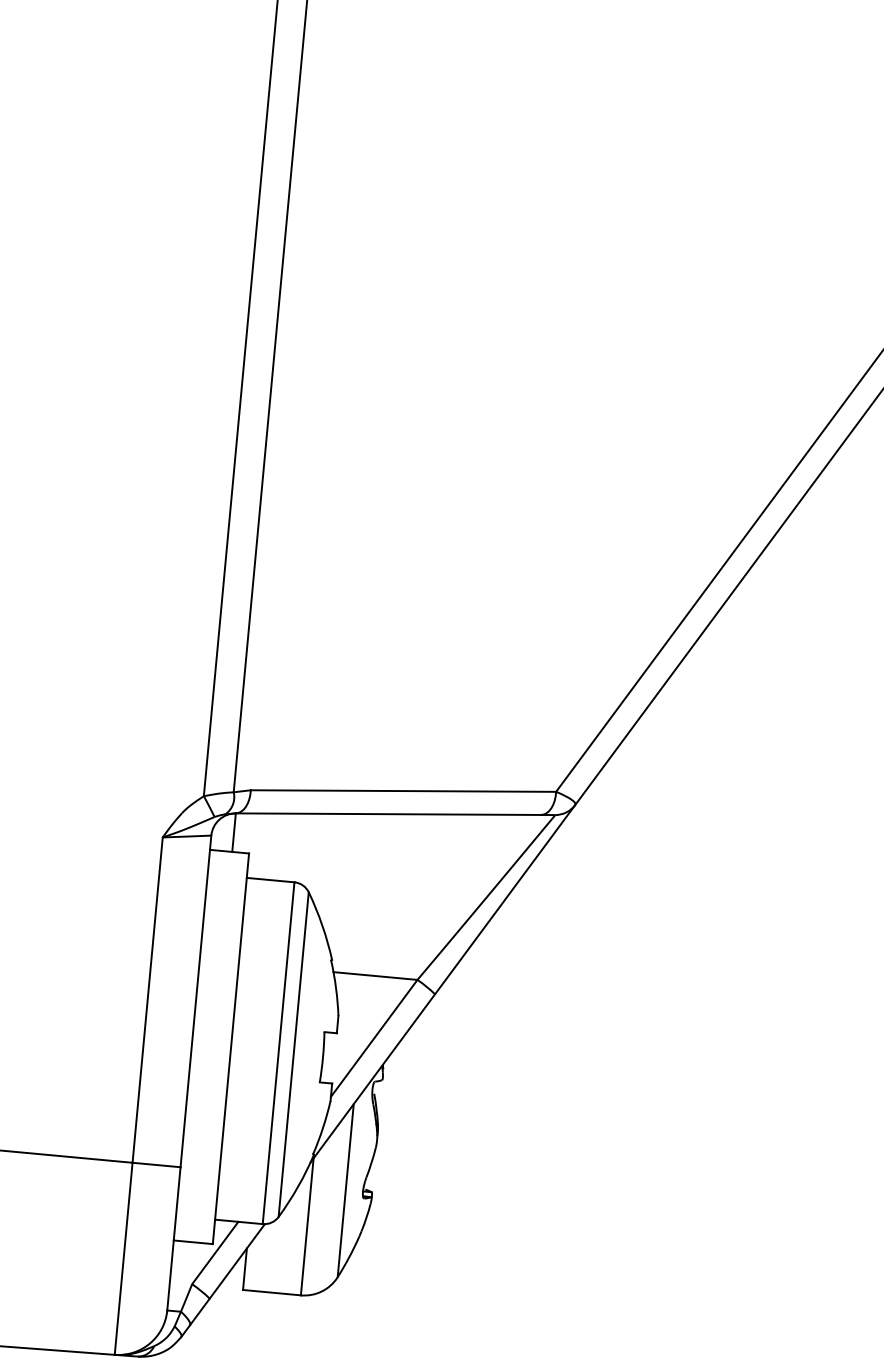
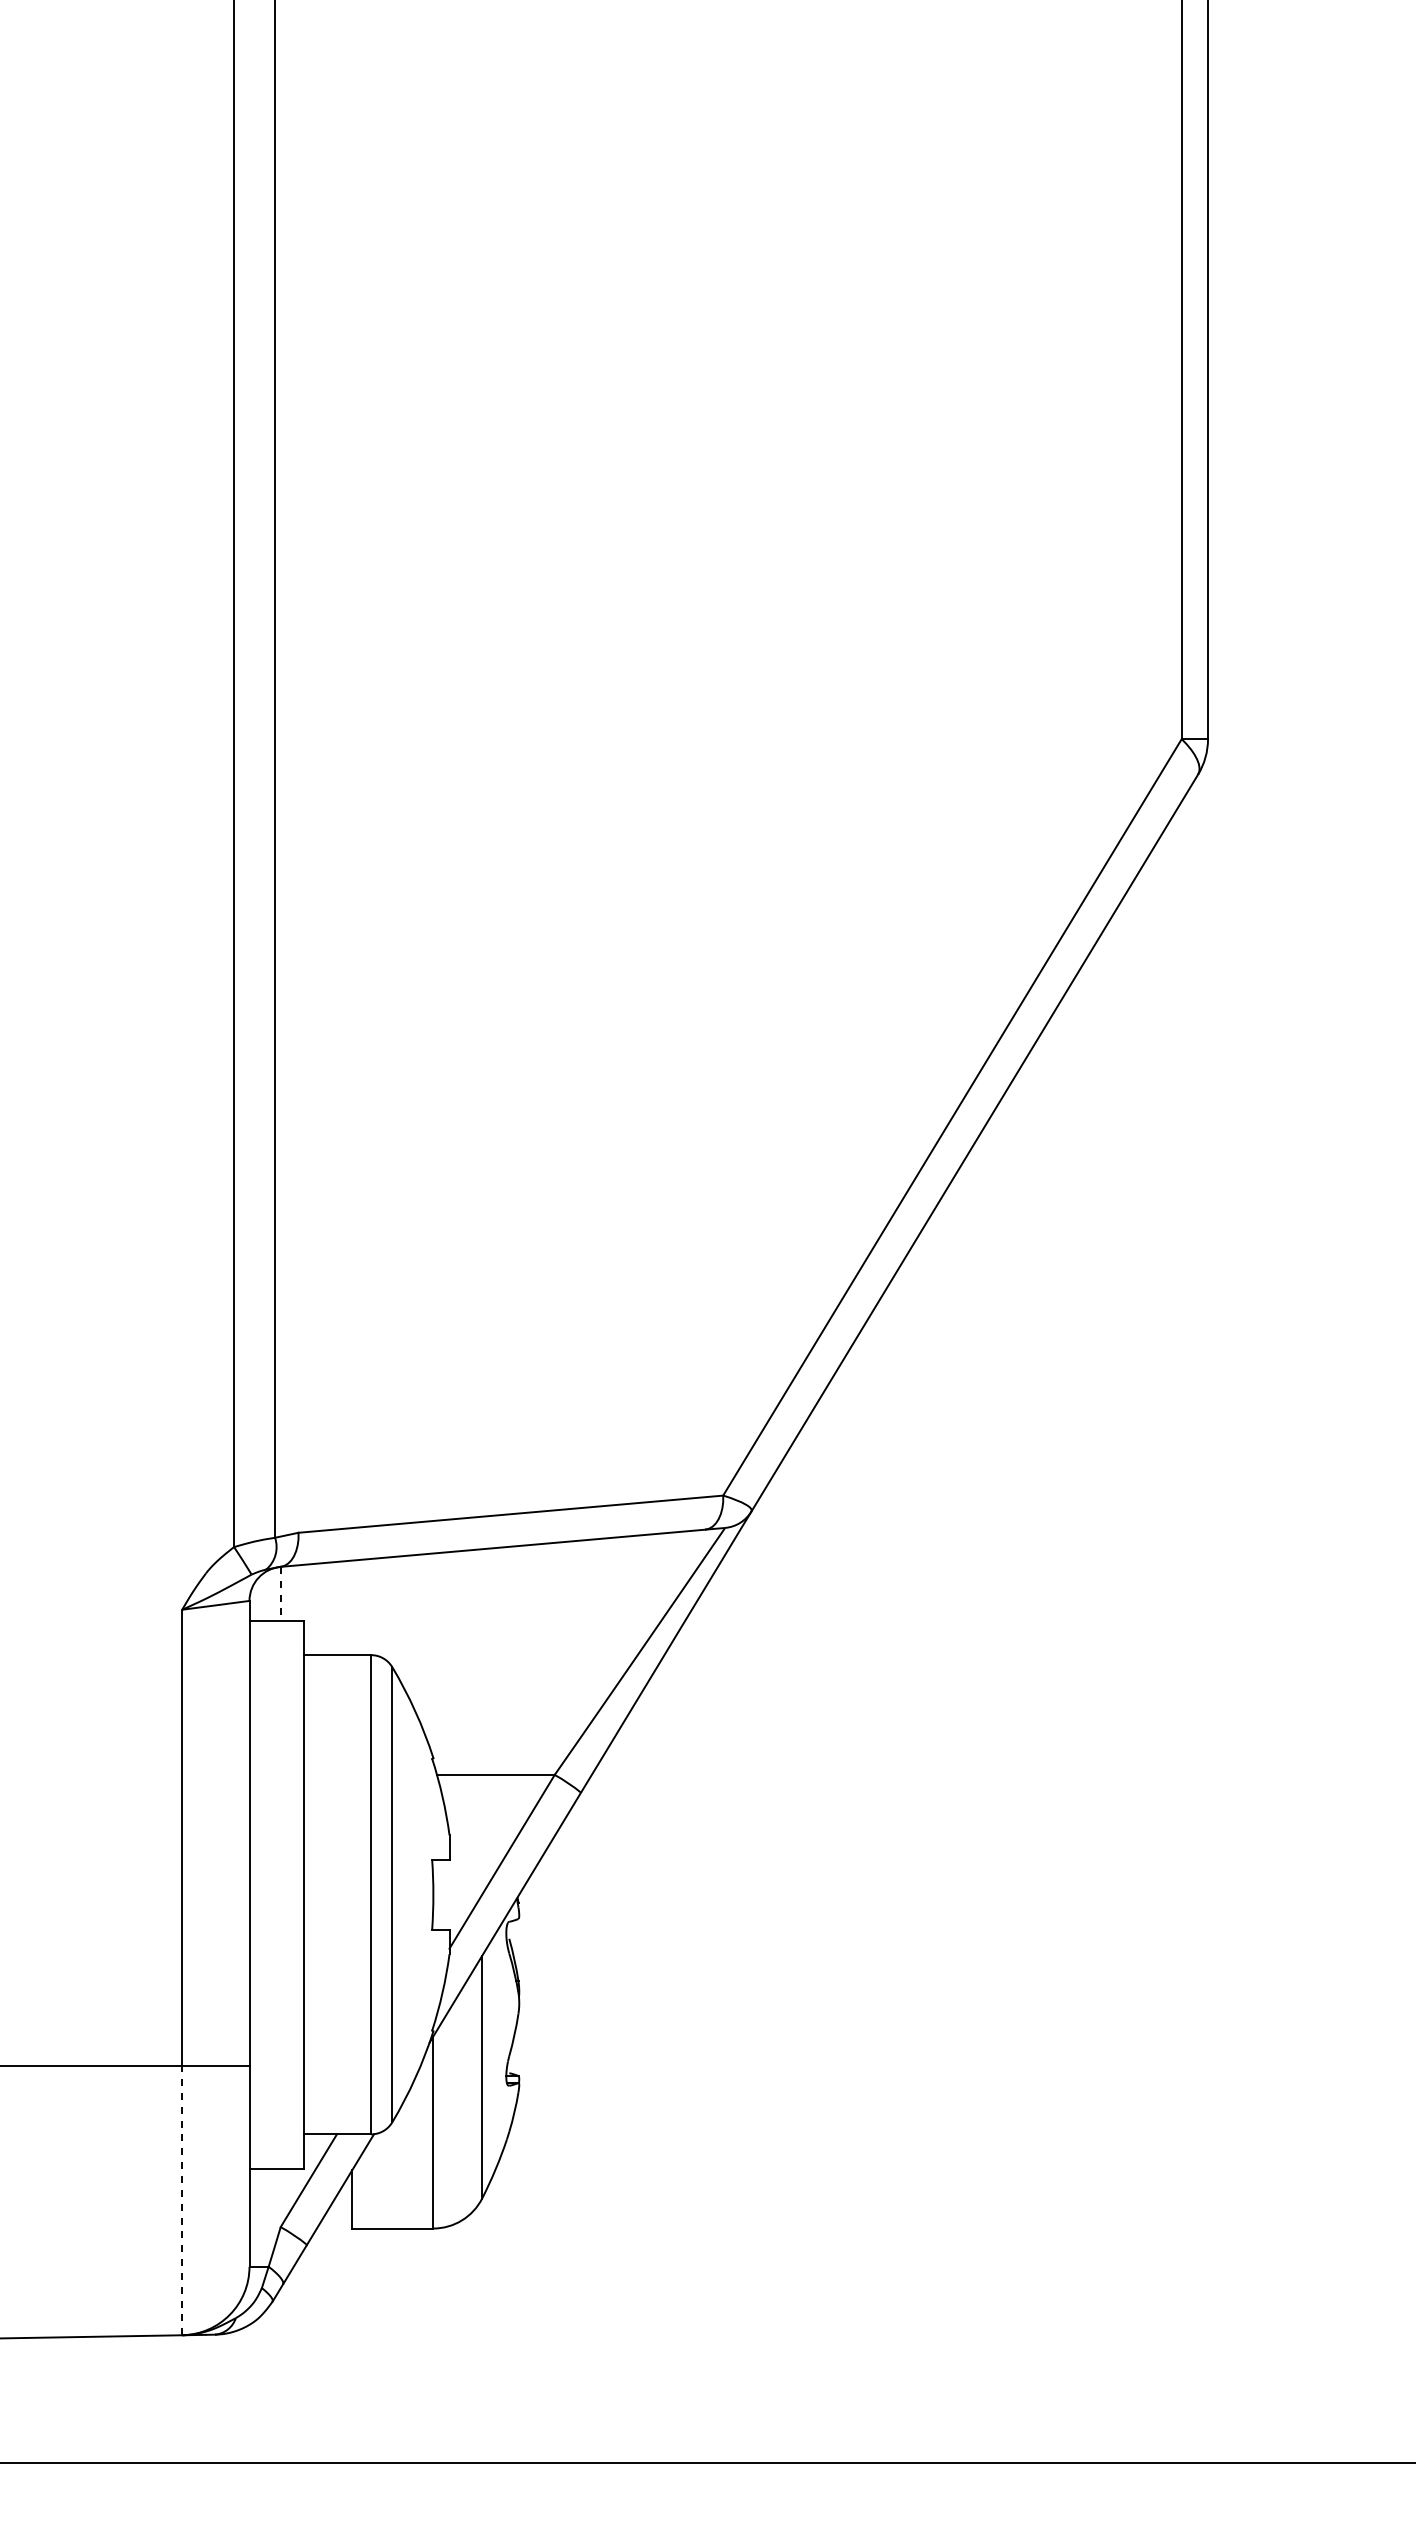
line: (233, 833) -> (280, 1594), solid -> dashed
line: (123, 1258) -> (182, 2200), solid -> dashed

